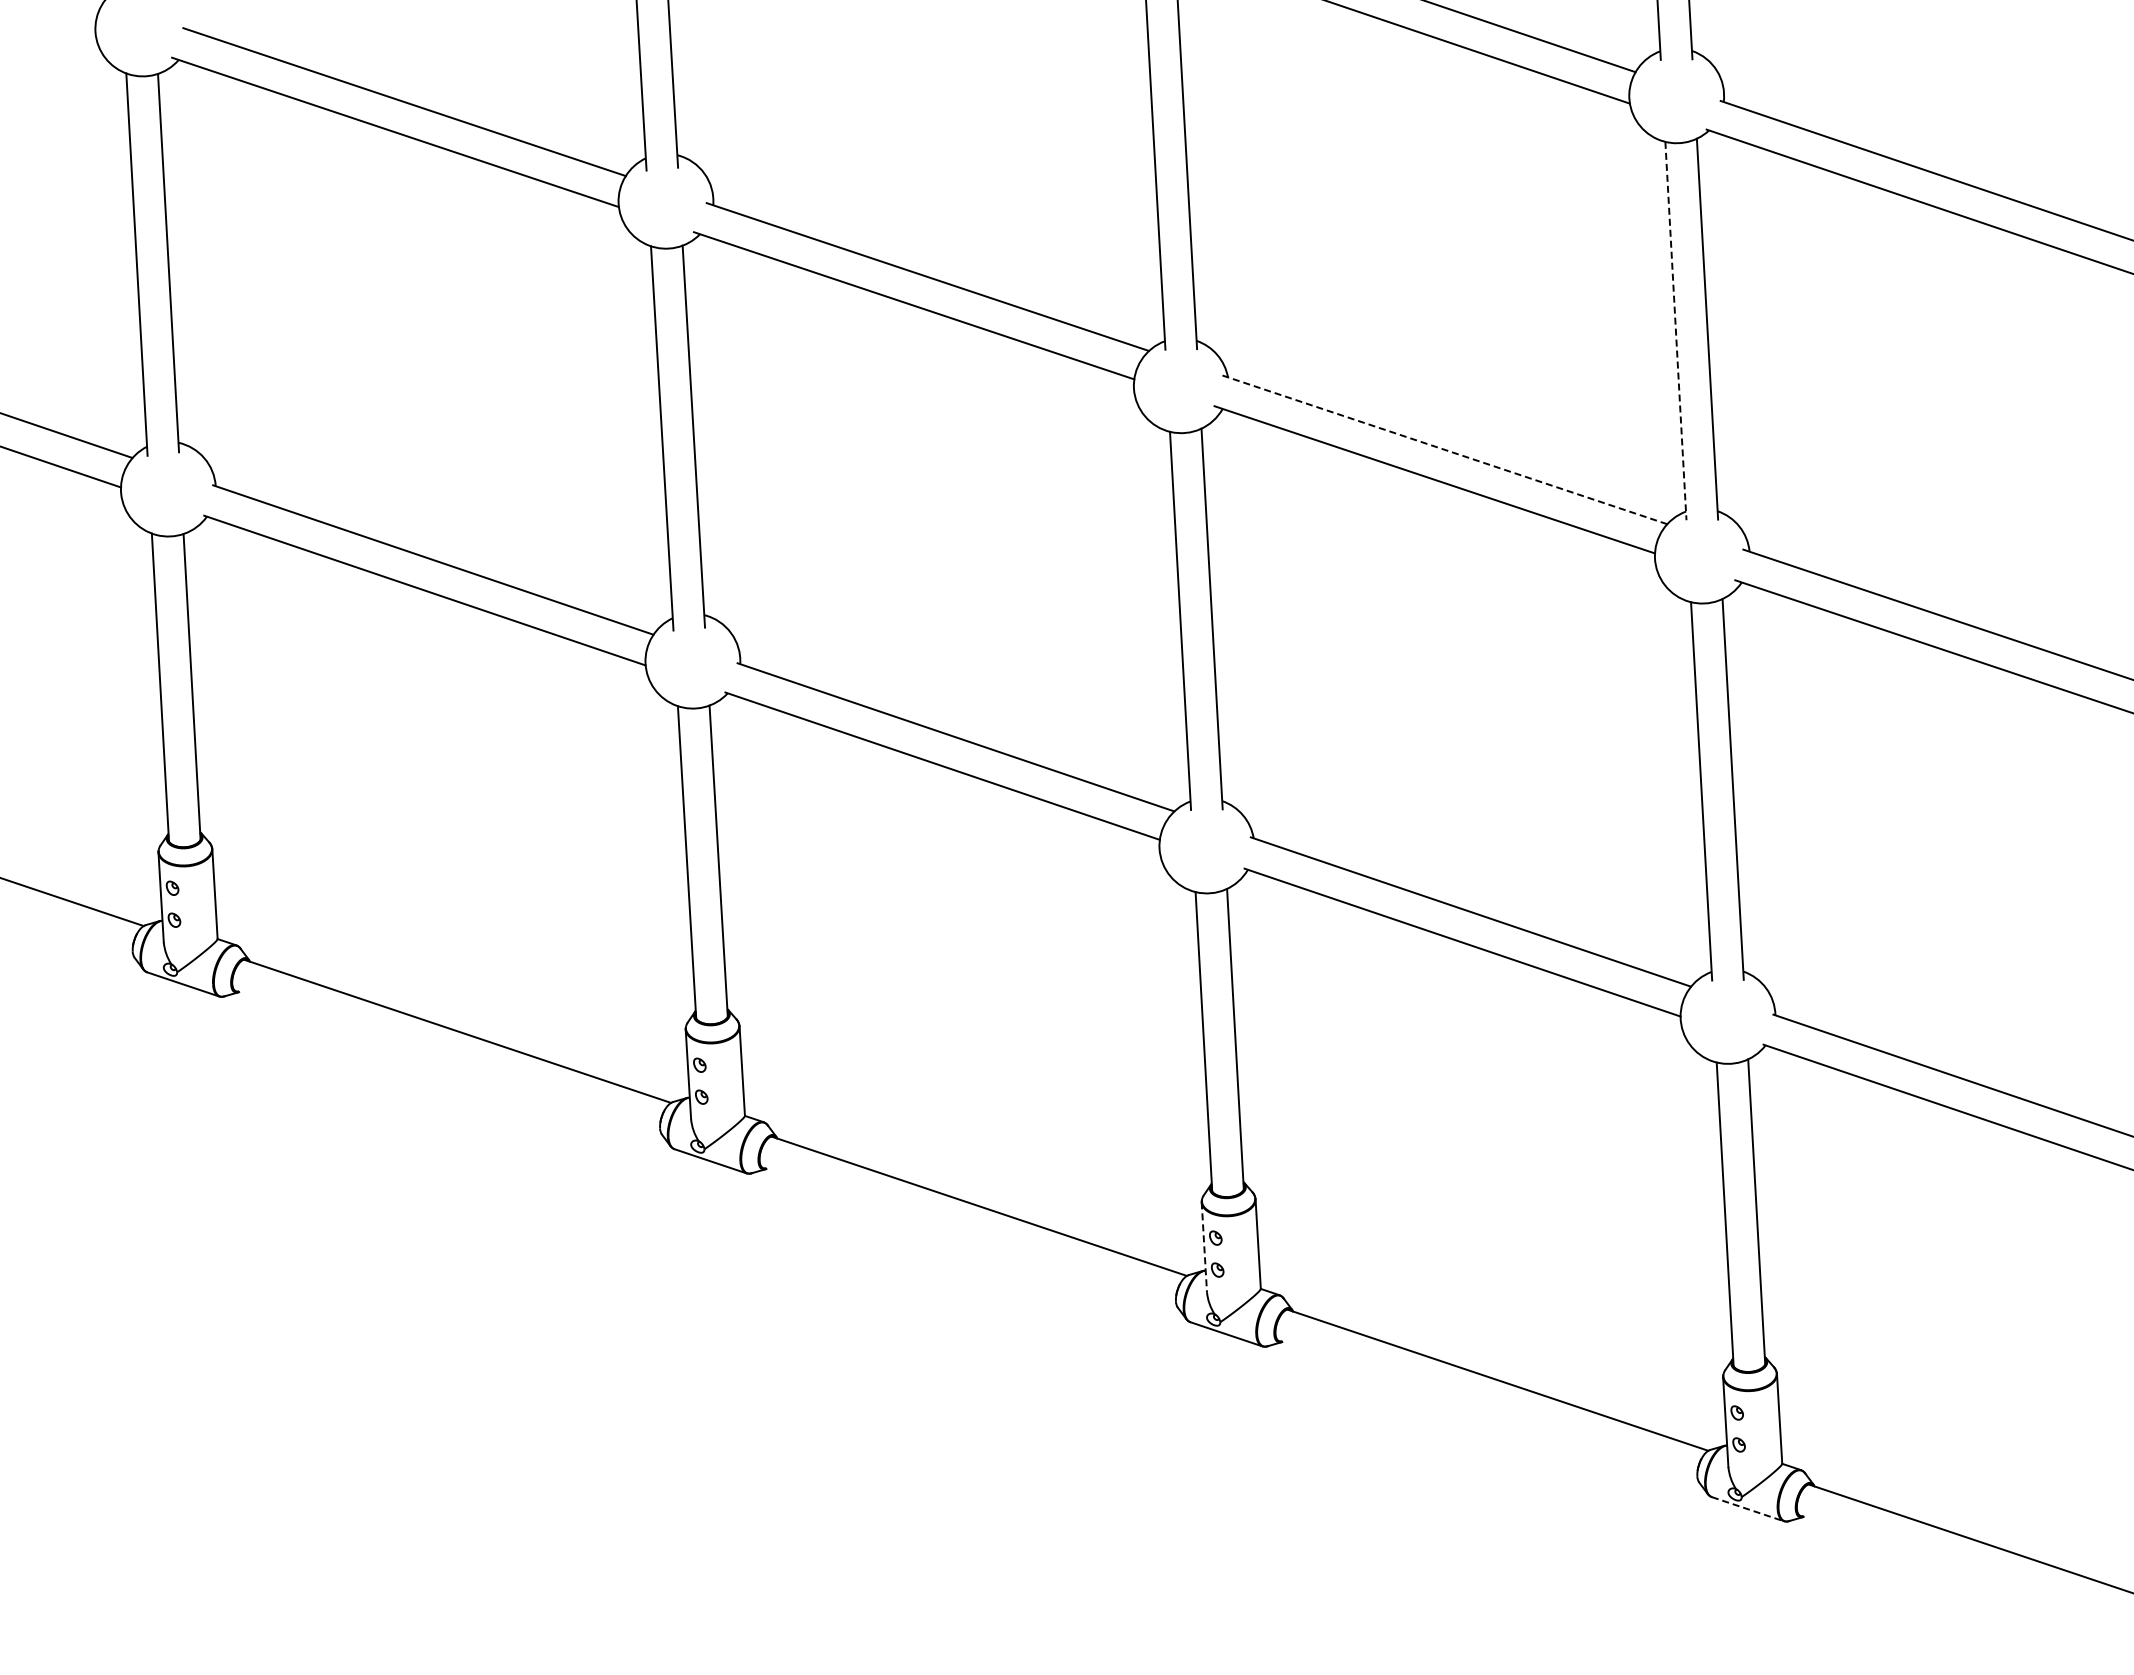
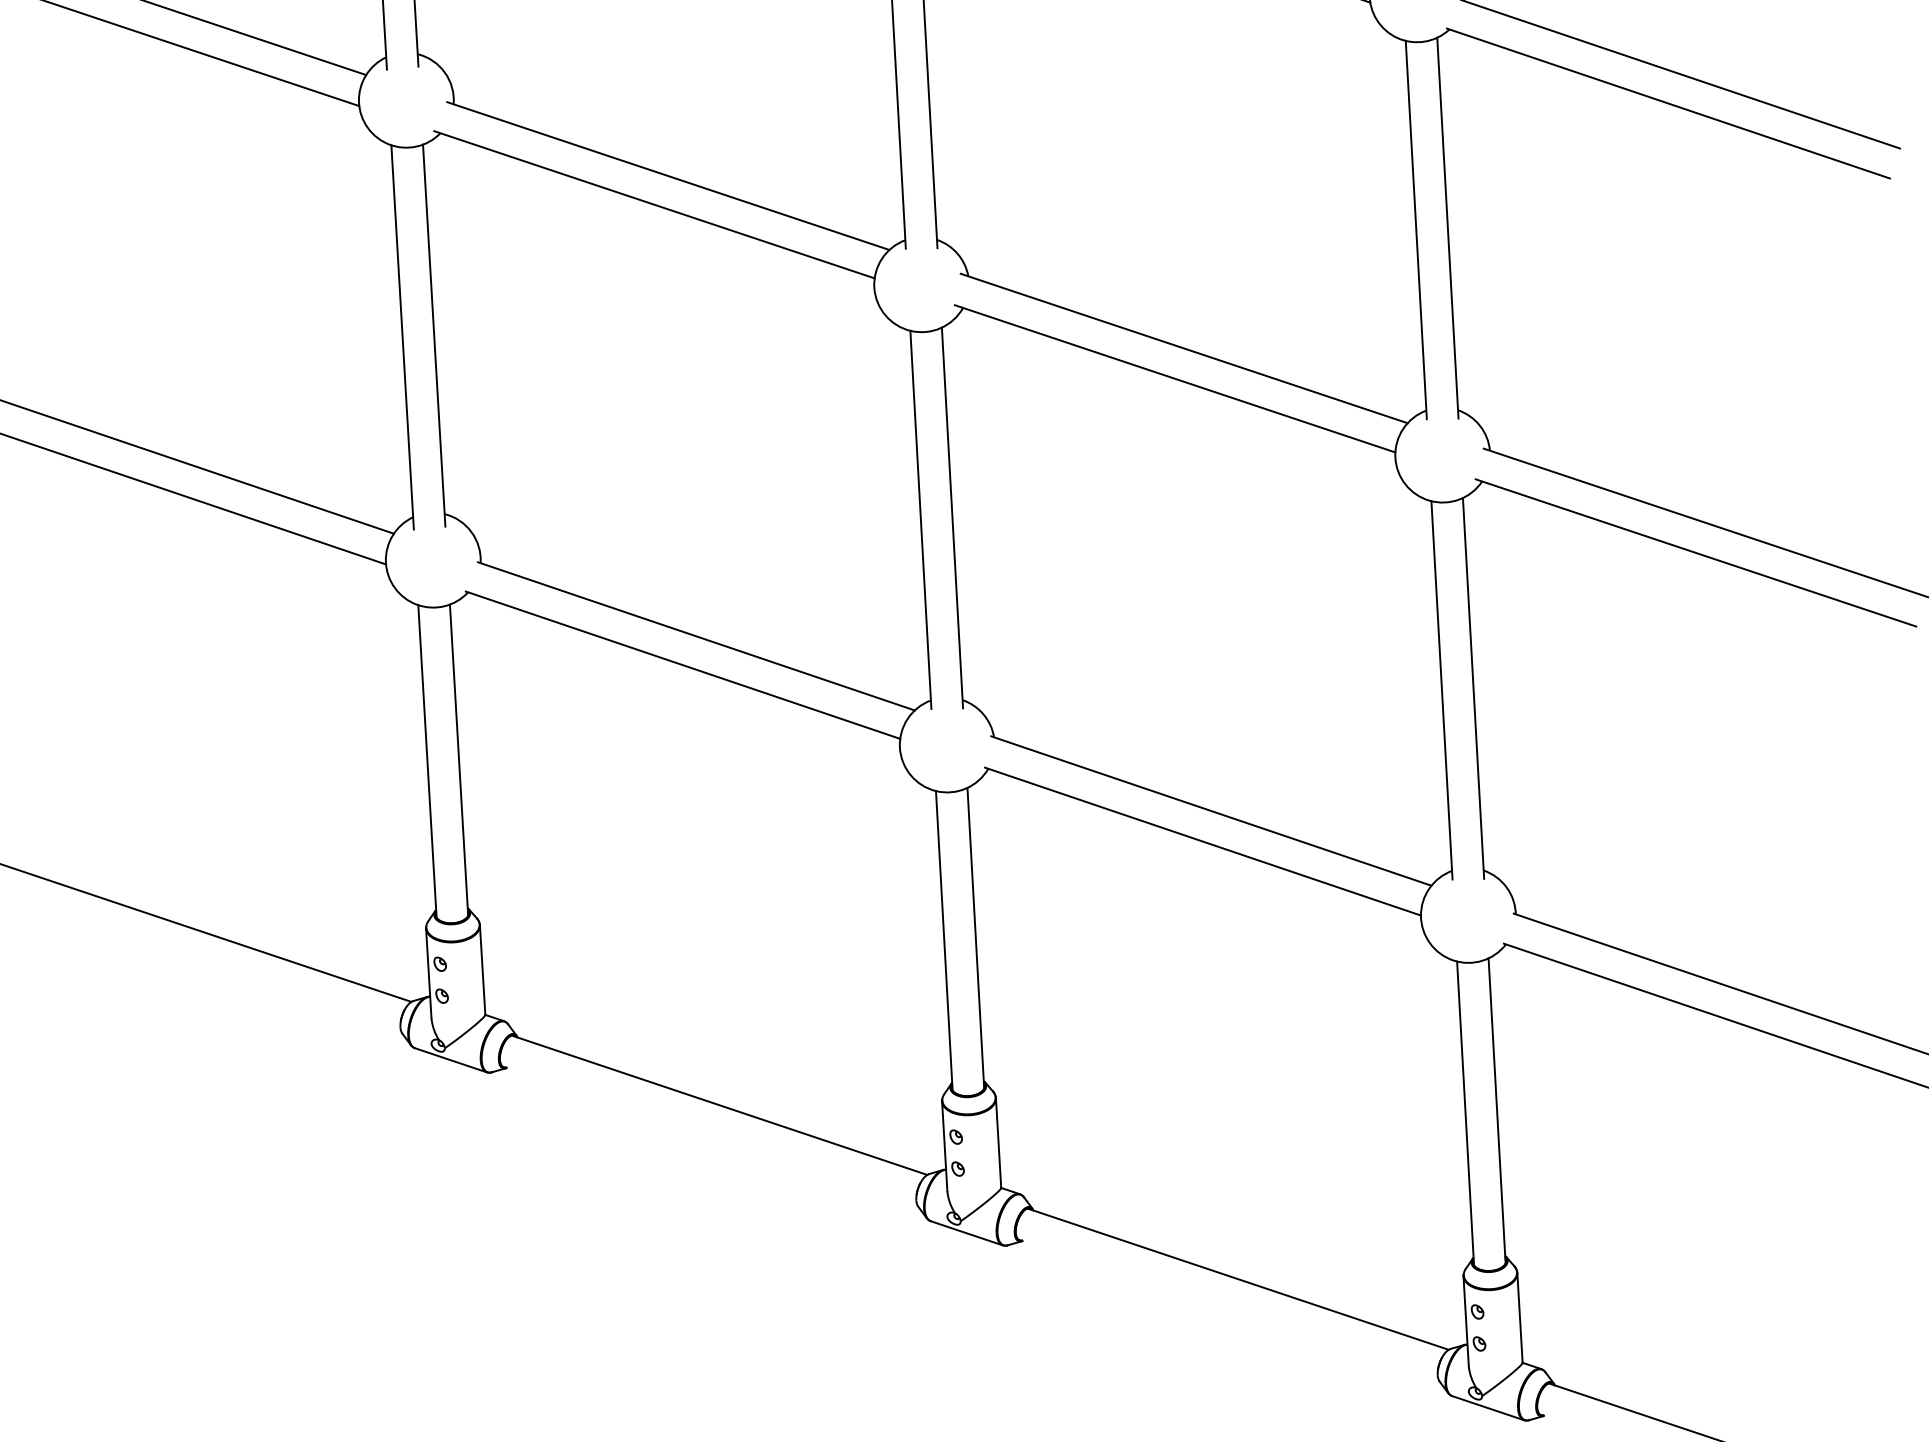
line: (1675, 331) -> (1415, 230), dashed -> solid
line: (1443, 449) -> (1183, 348), dashed -> solid
line: (1204, 1247) -> (944, 1146), dashed -> solid
line: (1747, 1509) -> (1487, 1408), dashed -> solid

